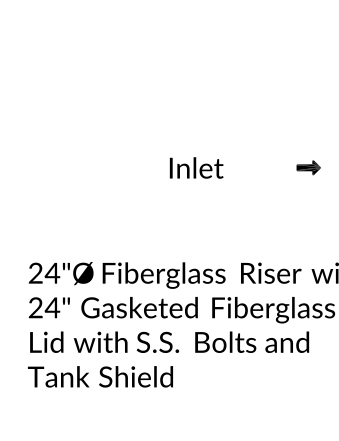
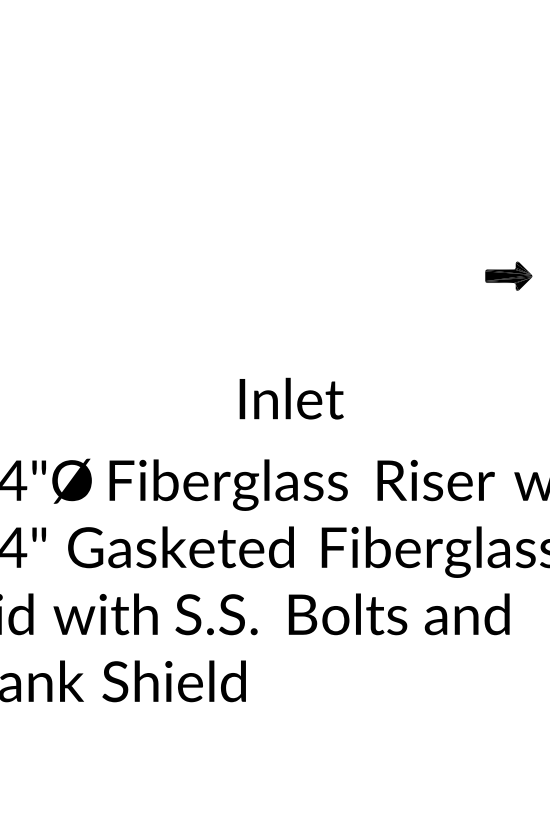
text: (196, 167) -> (291, 397), moved

